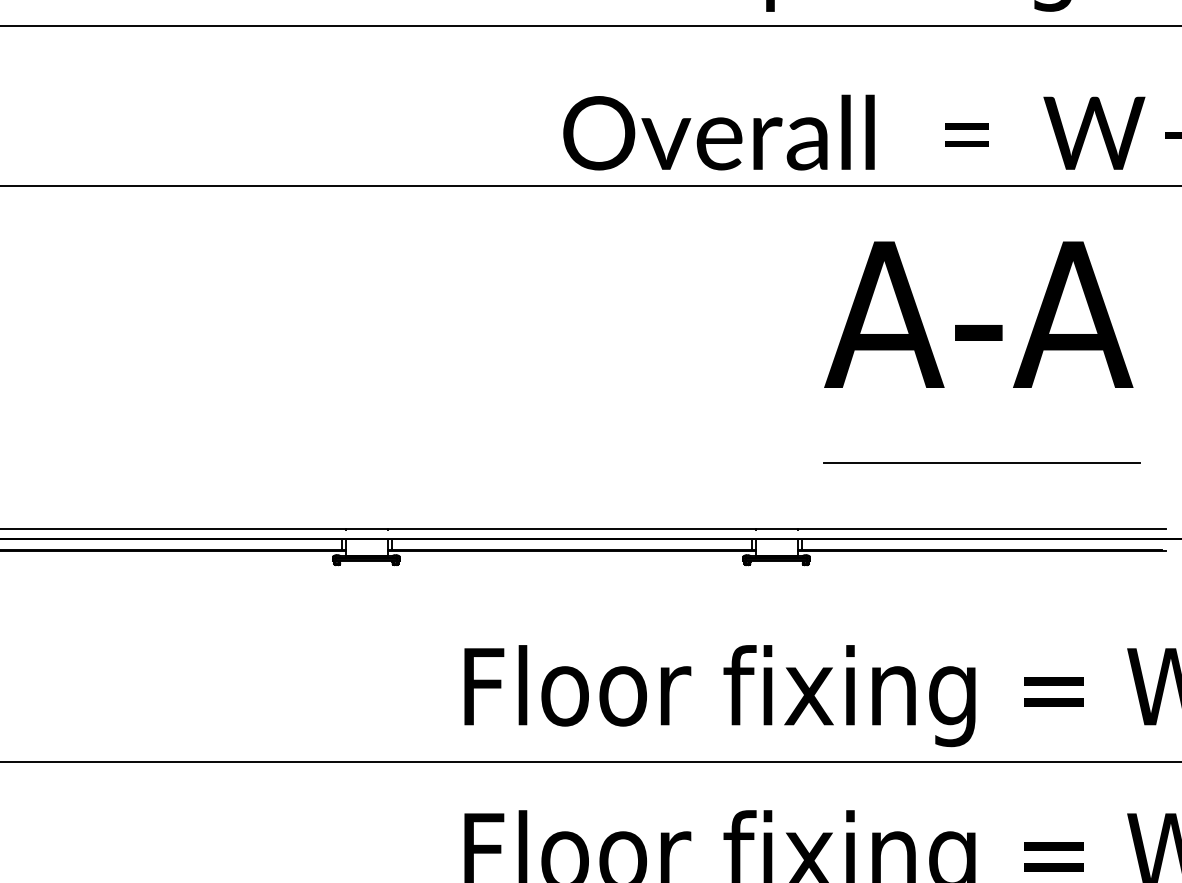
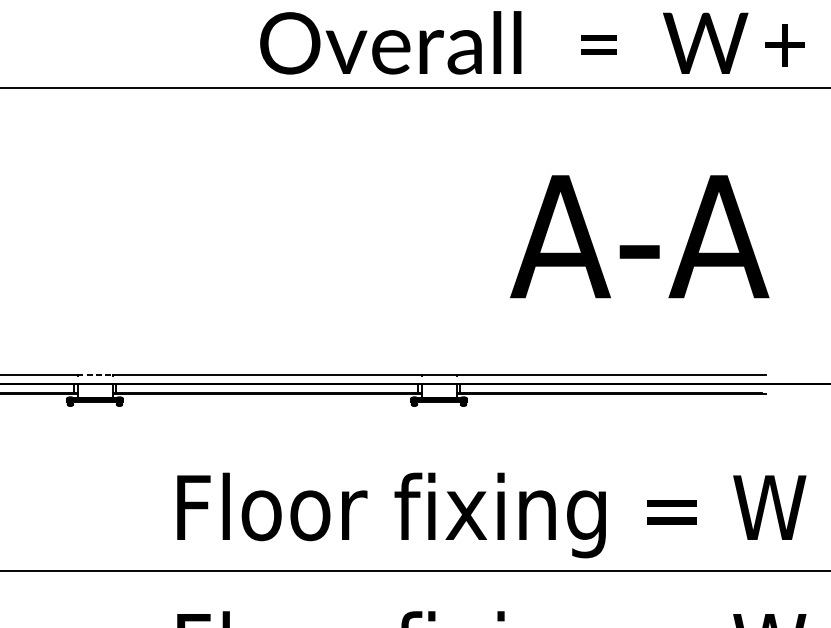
text: (978, 314) -> (639, 236), moved
line: (981, 462) -> (610, 319), removed
line: (366, 528) -> (95, 374), solid -> dashed

